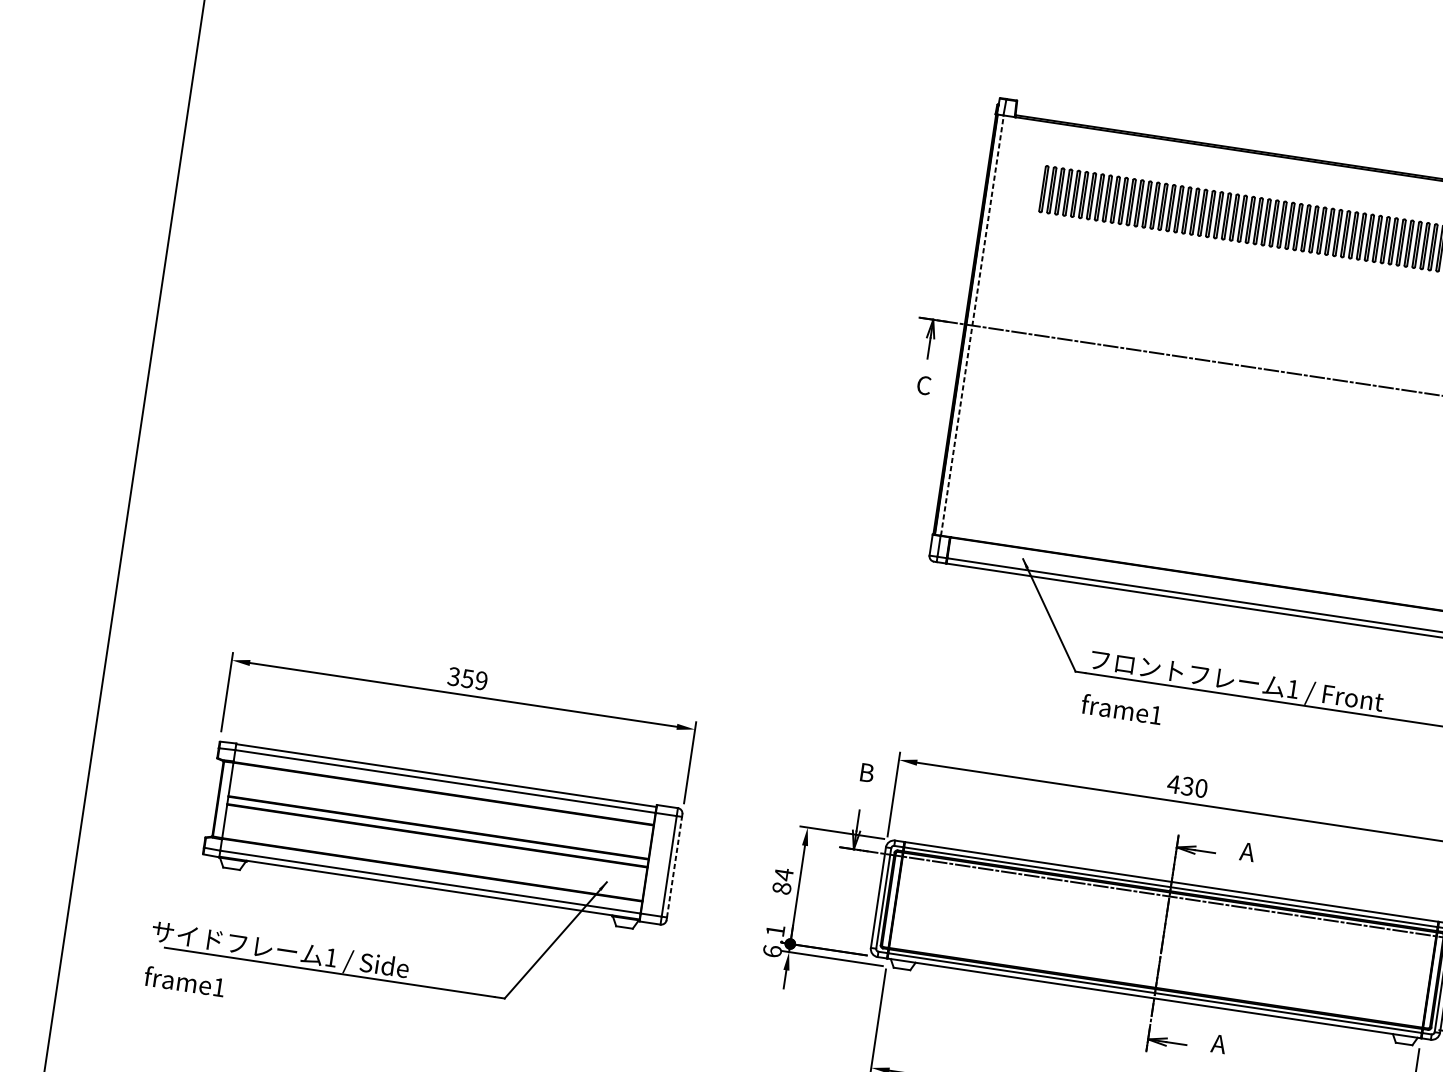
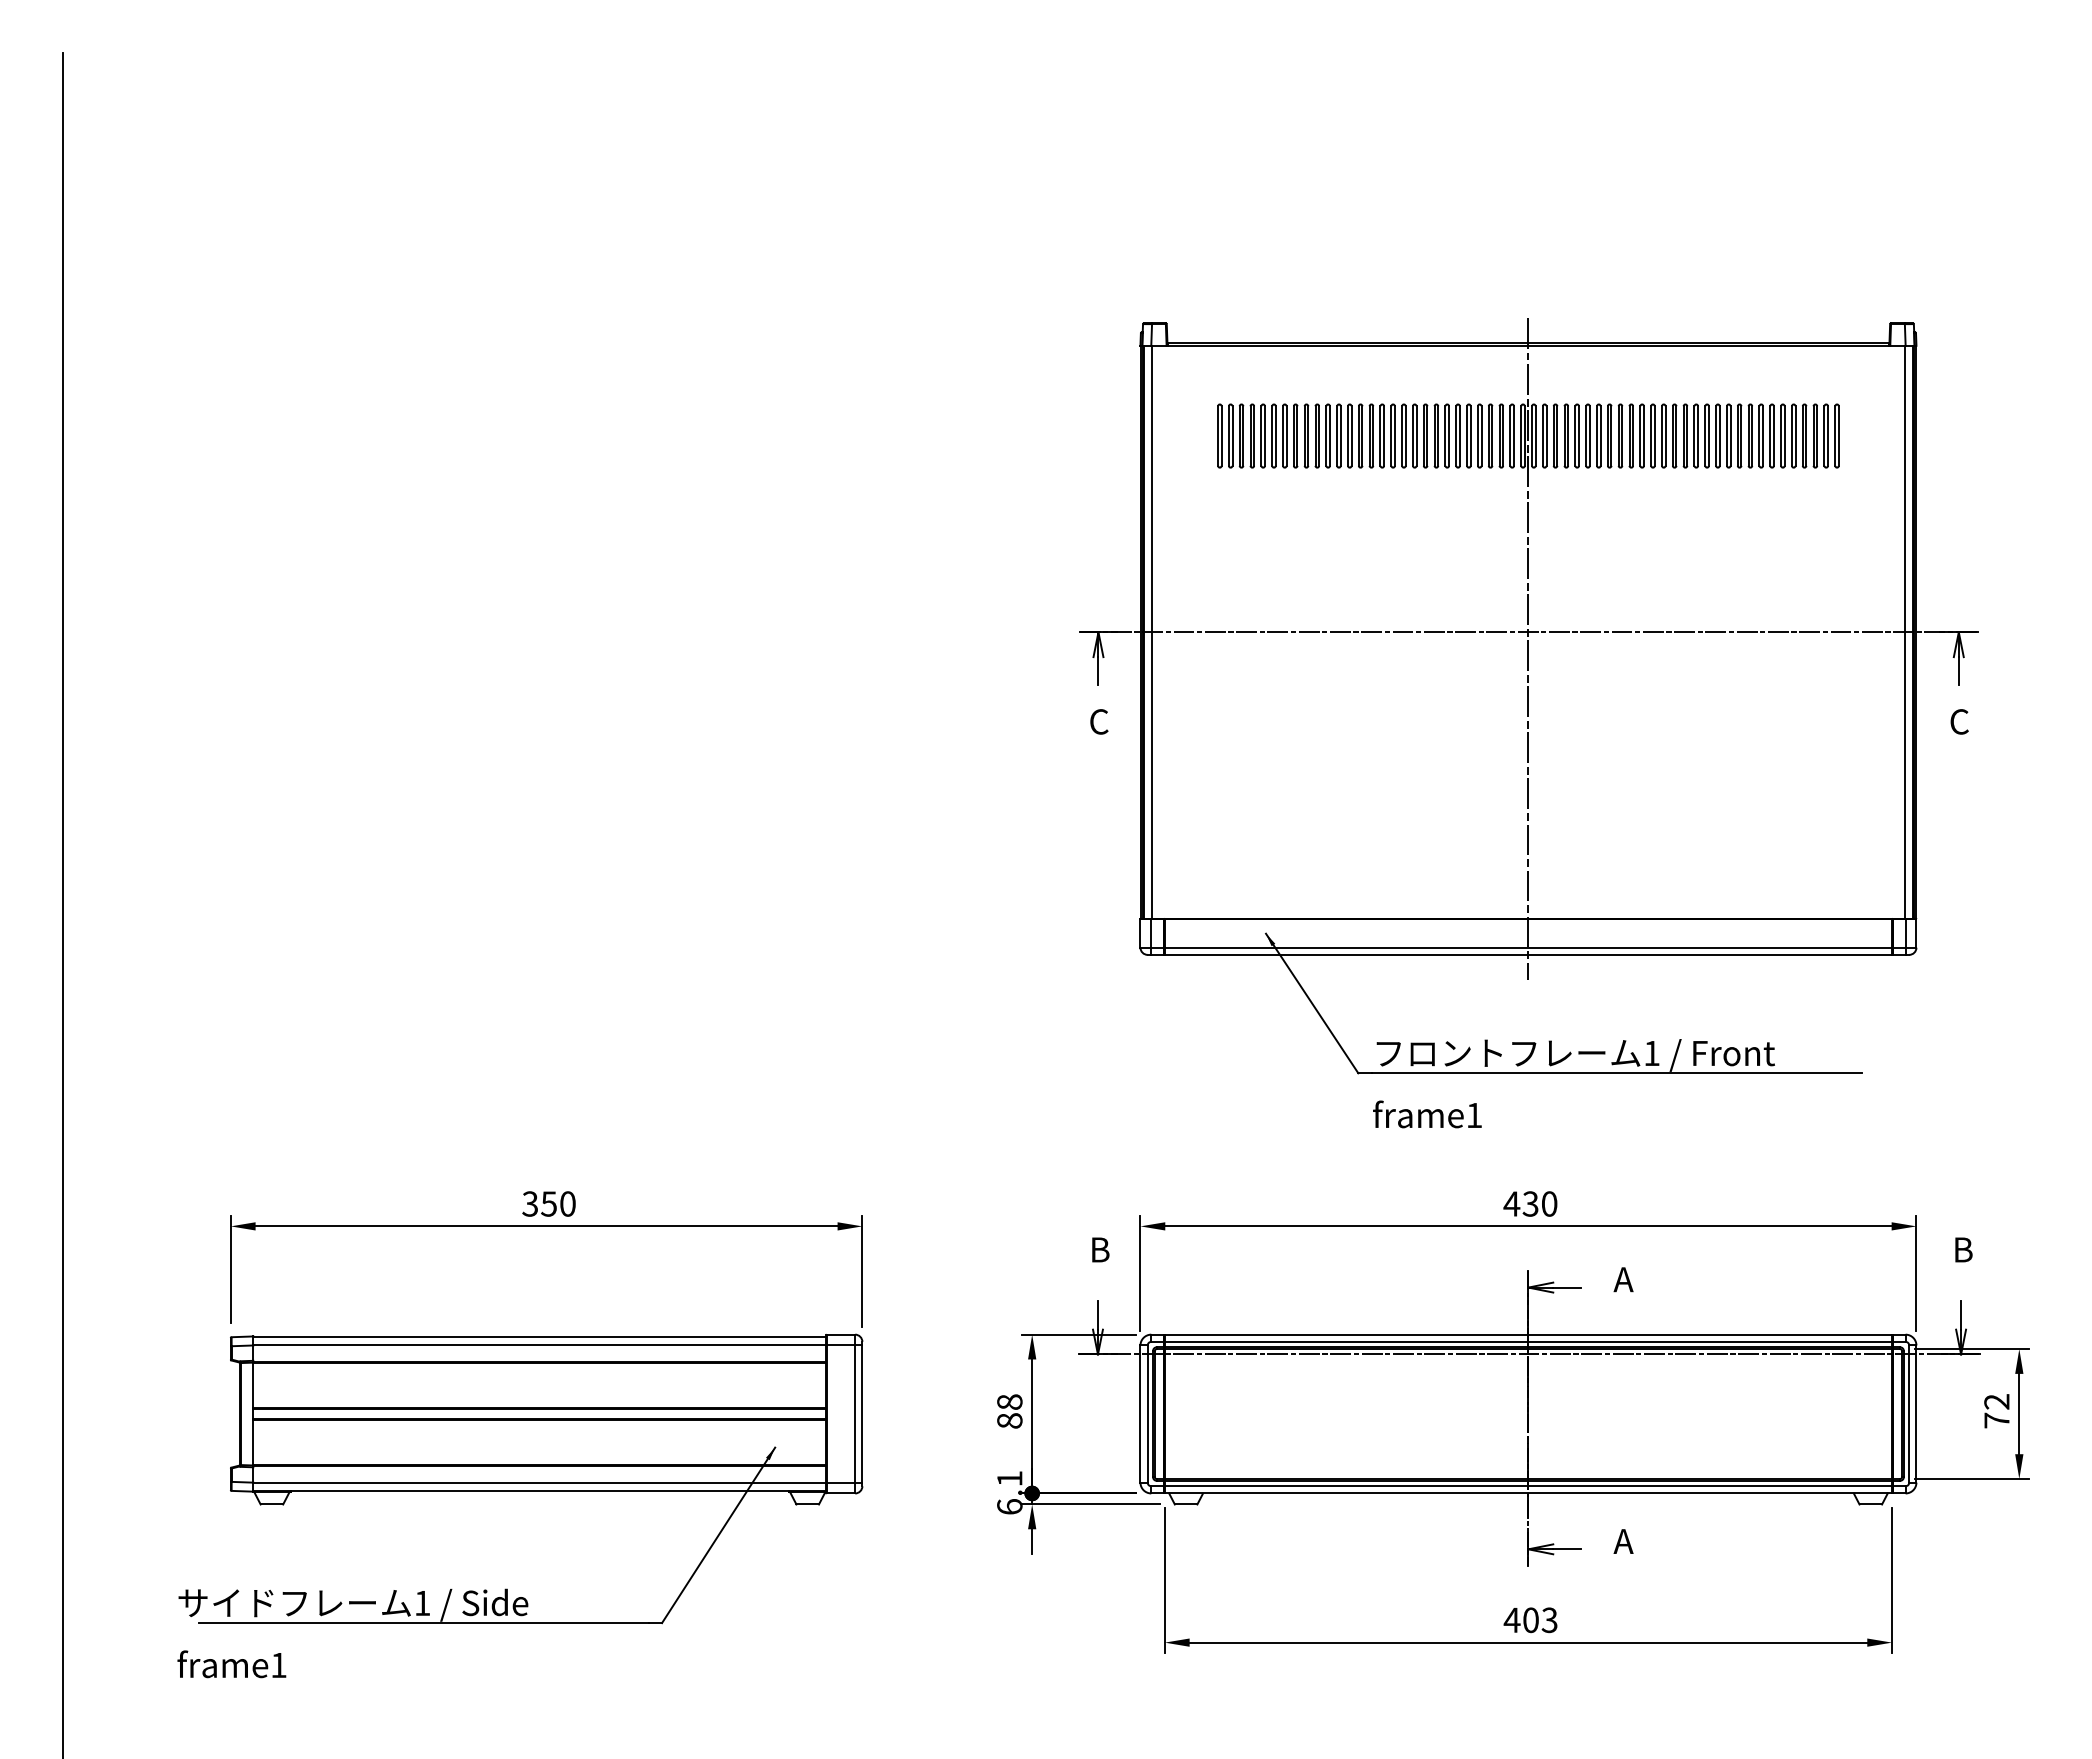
line: (972, 324) -> (1151, 631), dashed -> solid
line: (1246, 378) -> (1528, 648), added
text: (481, 680) -> (567, 1203), 359 -> 350
line: (674, 867) -> (862, 1414), dashed -> solid
text: (783, 874) -> (1009, 1401), 84 -> 88

